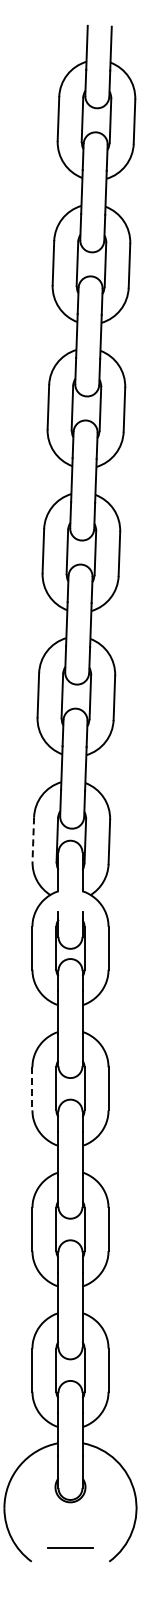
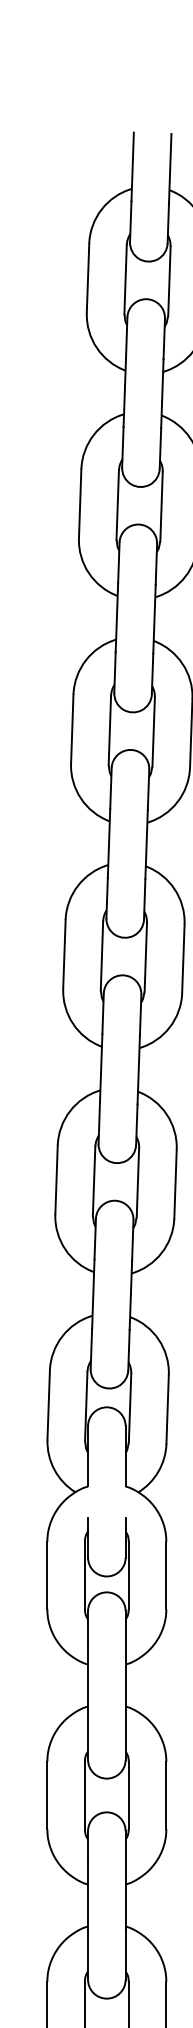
line: (33, 839) -> (48, 1405), dashed -> solid
line: (32, 1089) -> (47, 1796), dashed -> solid

